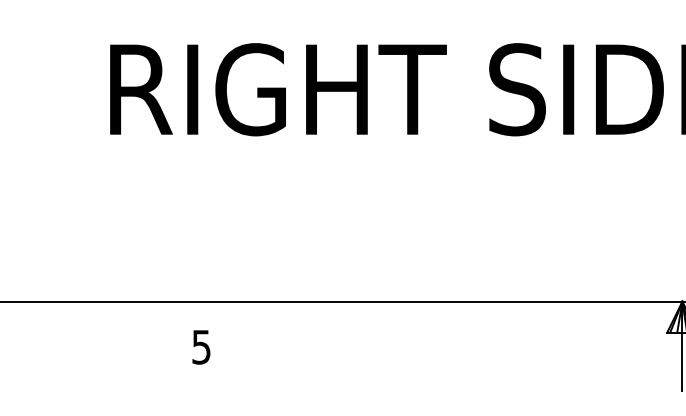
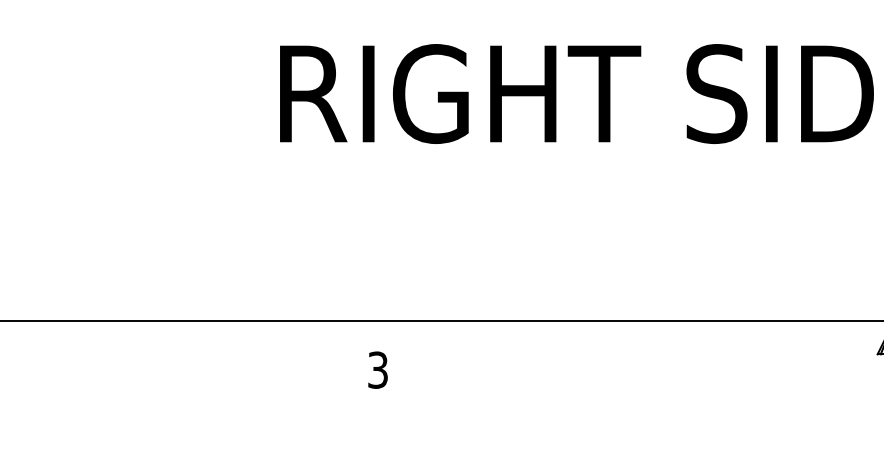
text: (201, 346) -> (377, 369), 5 -> 3

